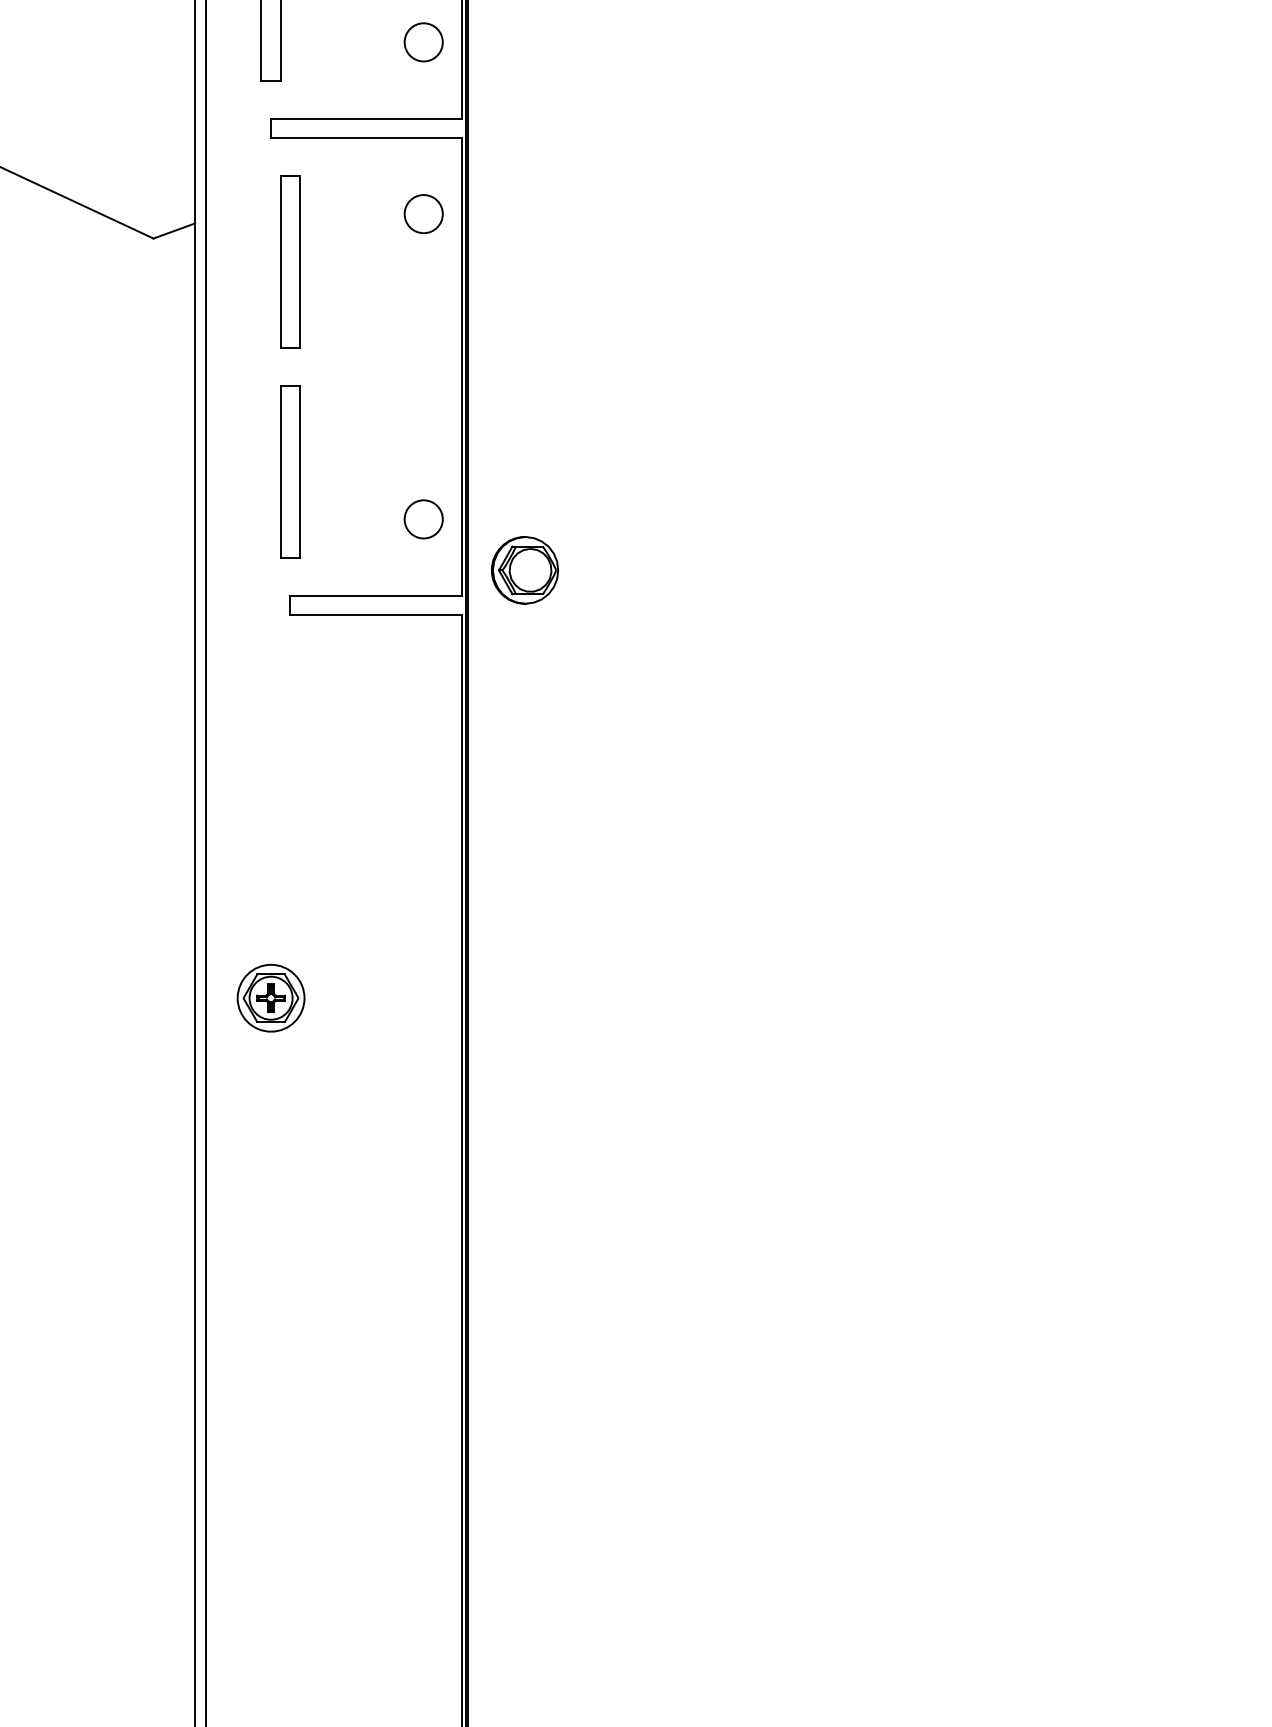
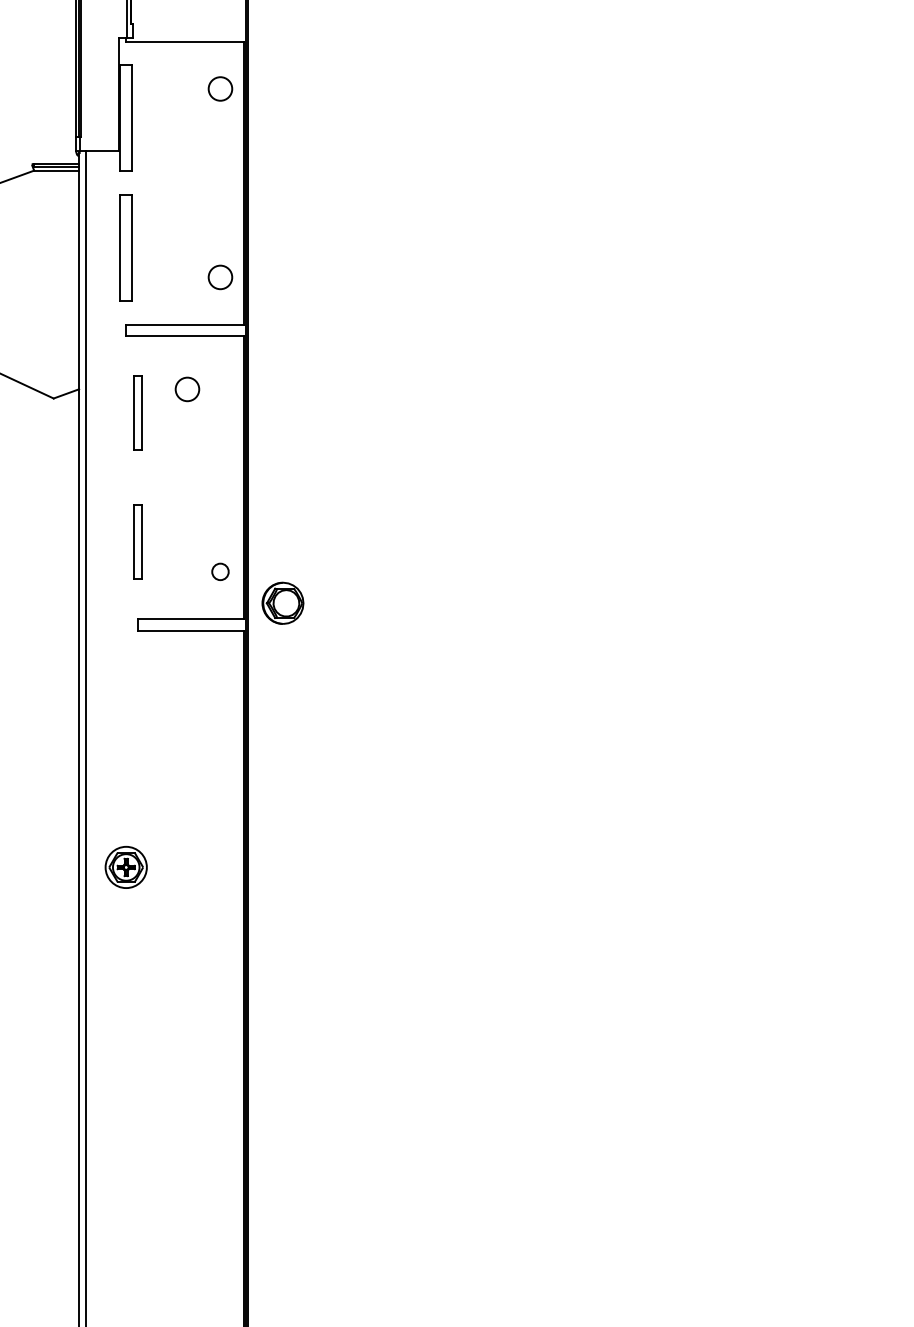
circle: (423, 214) -> (187, 389), moved
part: (289, 261) -> (137, 412), size x0.7
part: (289, 470) -> (137, 541), size x0.7
circle: (423, 518) -> (220, 571), size x0.7

